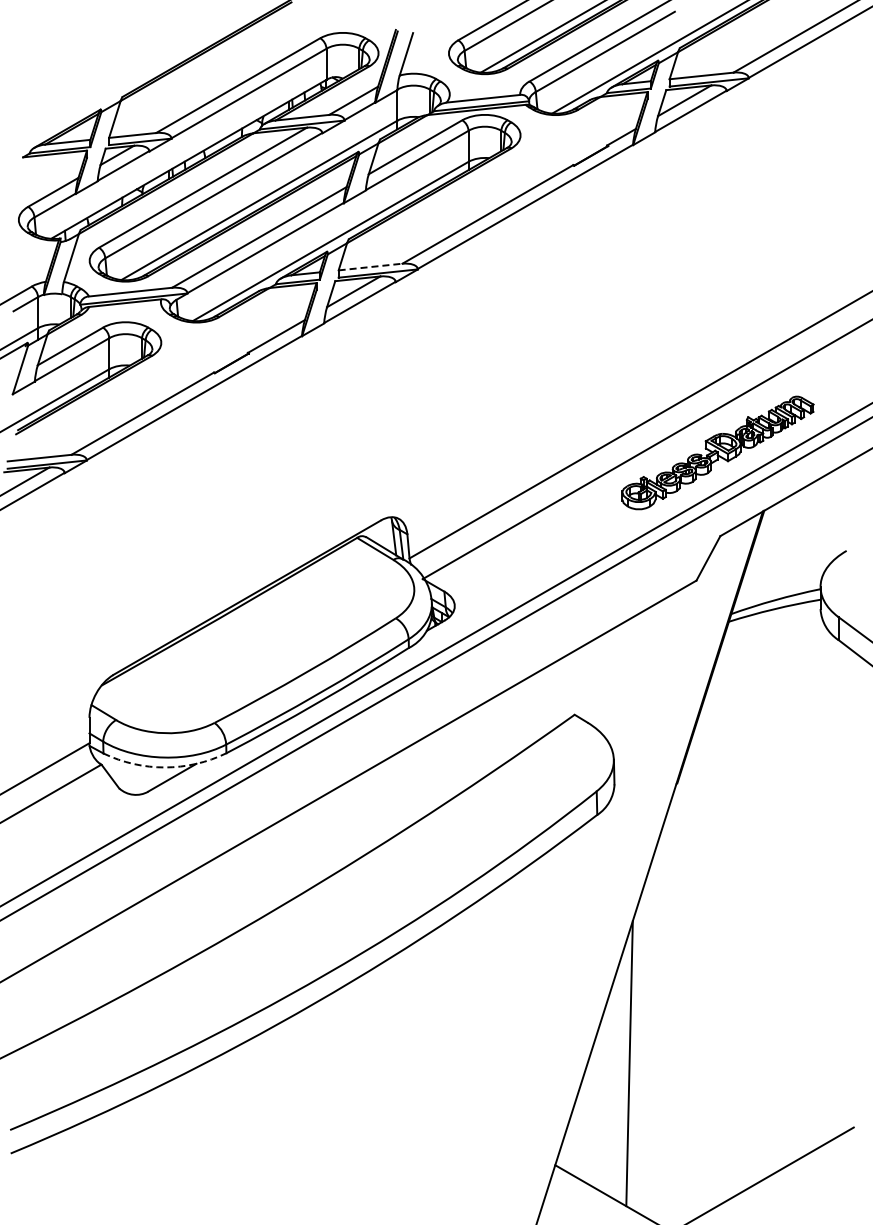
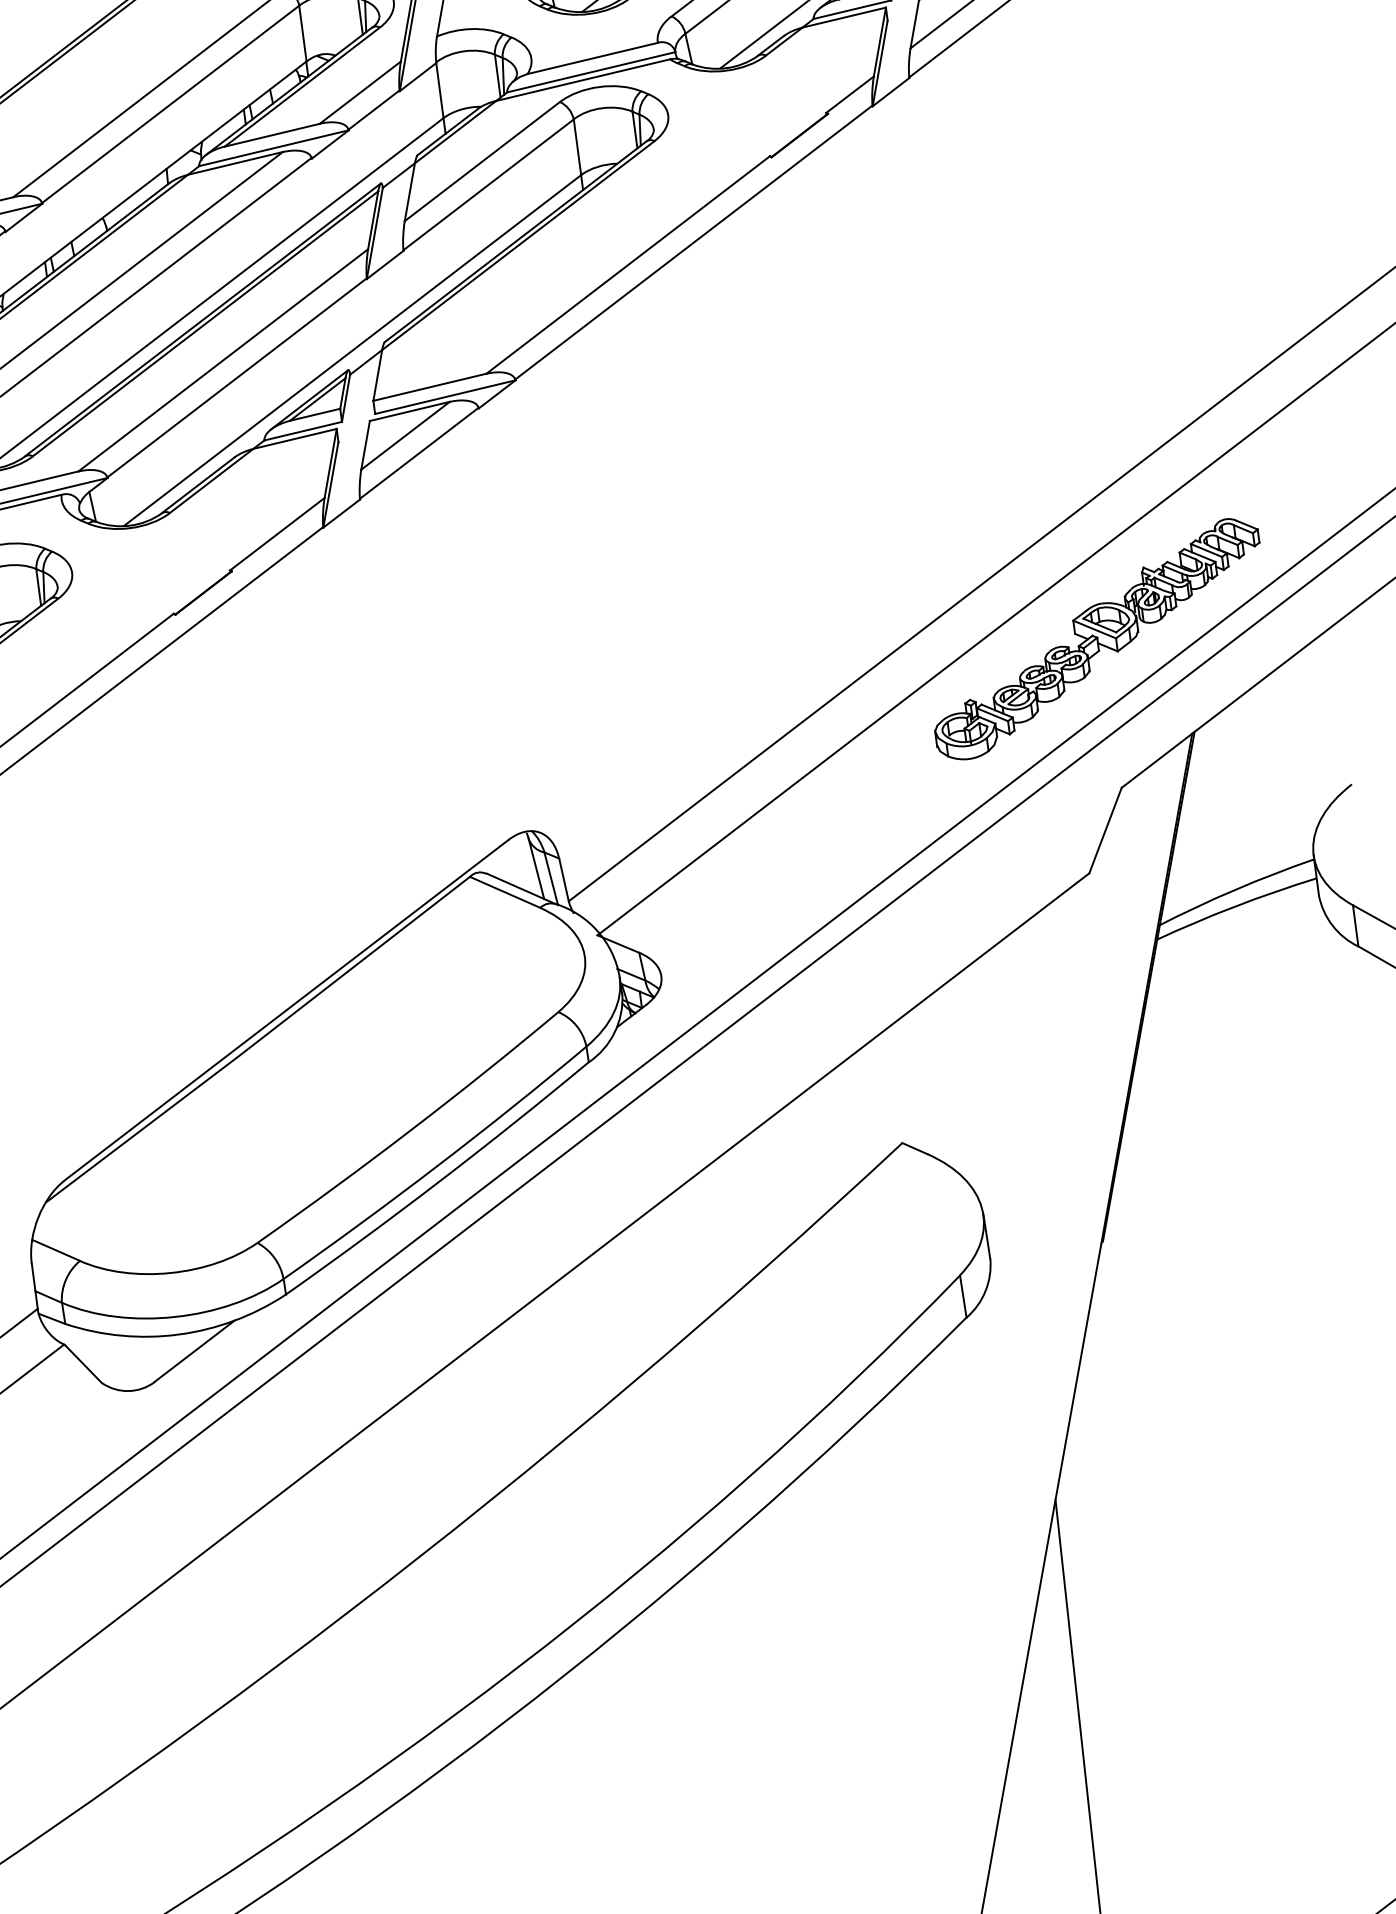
line: (371, 267) -> (431, 387), dashed -> solid
arc: (165, 767) -> (179, 1334), dashed -> solid

